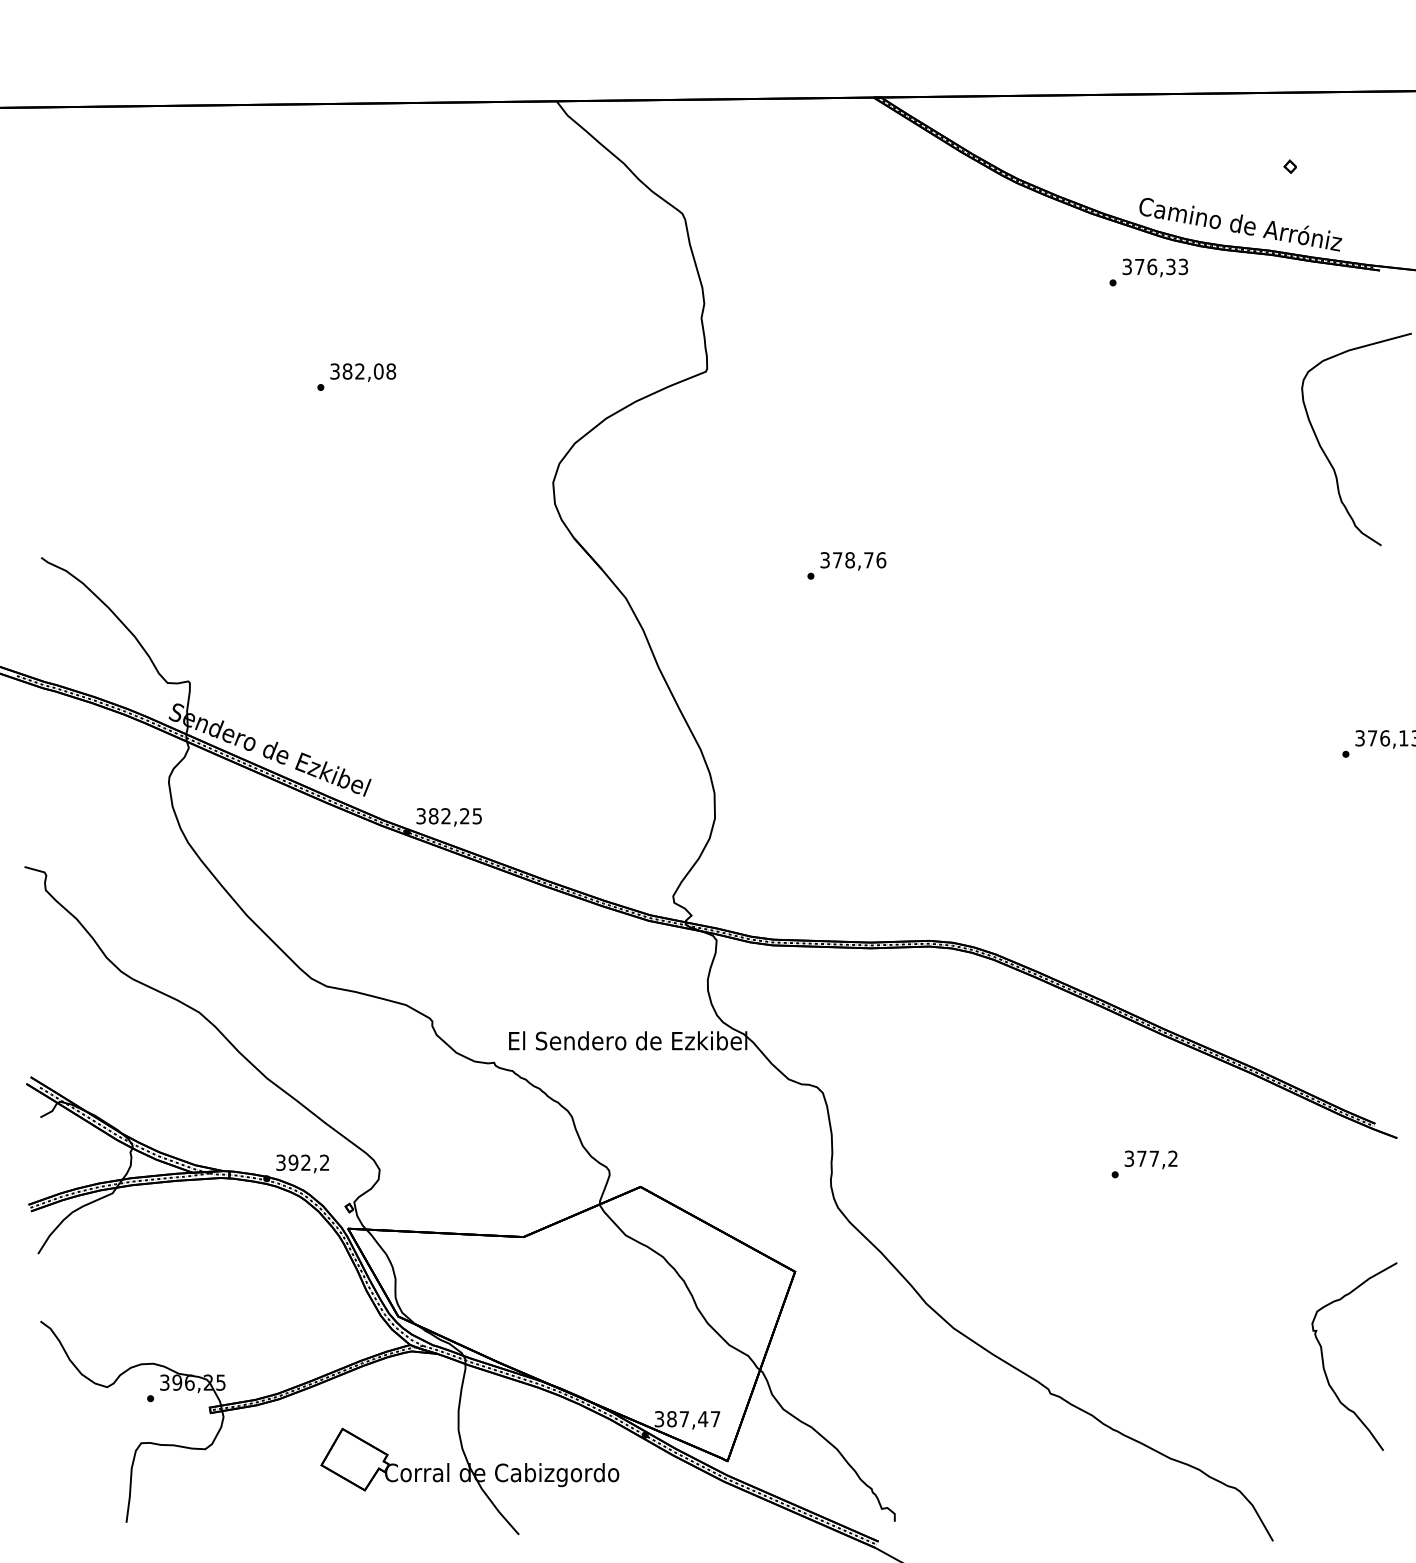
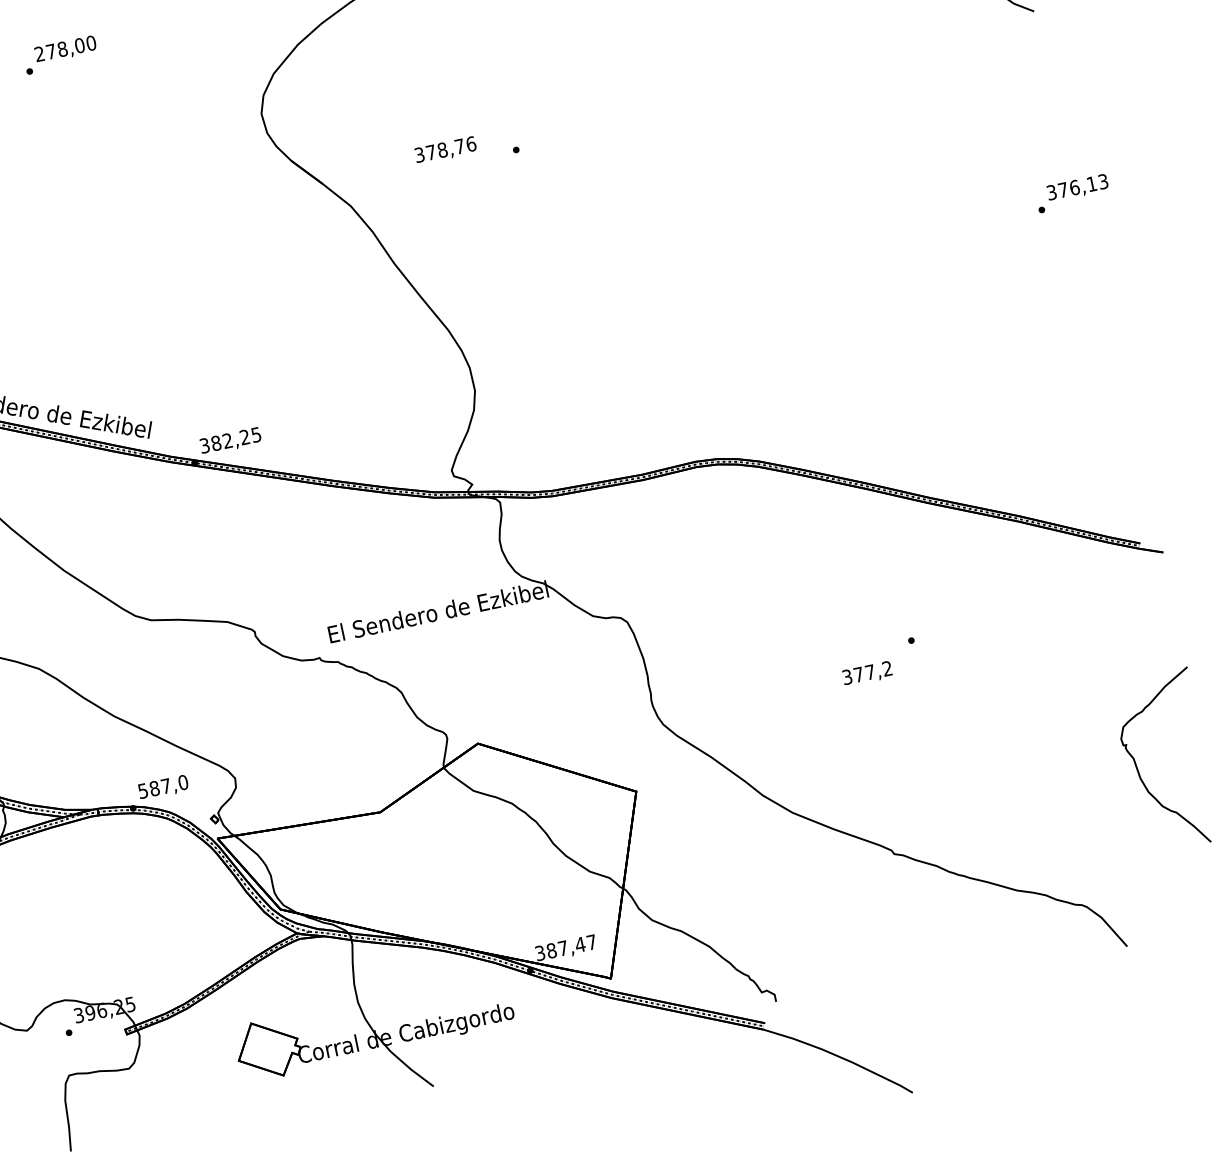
text: (363, 371) -> (65, 48), 382,08 -> 278,00
text: (853, 561) -> (445, 150), moved
text: (1150, 1159) -> (866, 673), moved
text: (302, 1162) -> (162, 786), 392,2 -> 587,0

